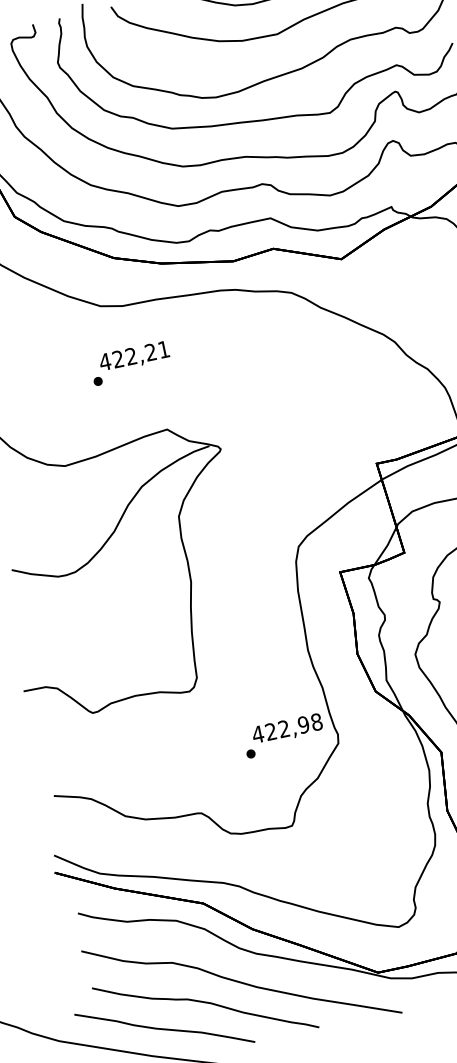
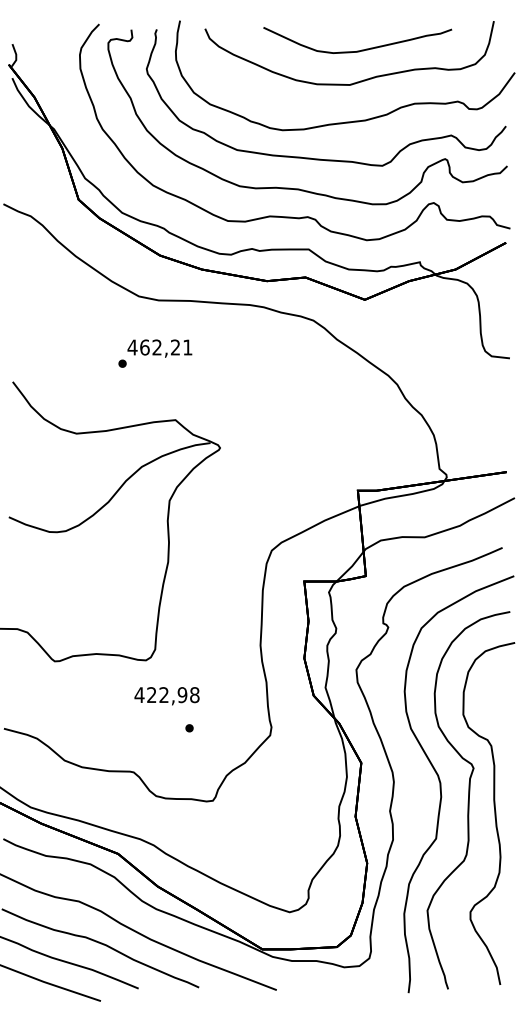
text: (117, 359) -> (144, 347), 422,21 -> 462,21
text: (287, 729) -> (166, 696), moved

